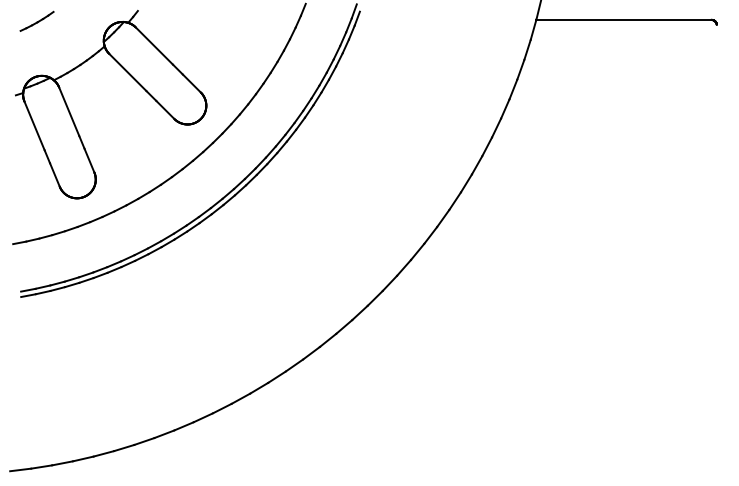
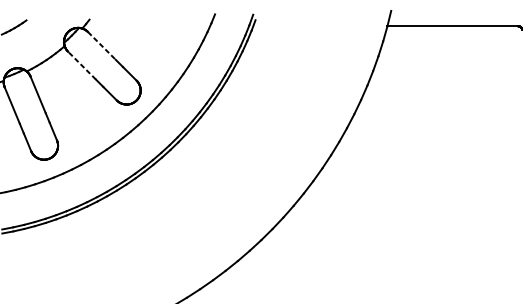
line: (154, 46) -> (101, 46), solid -> dashed
line: (127, 72) -> (81, 65), solid -> dashed

